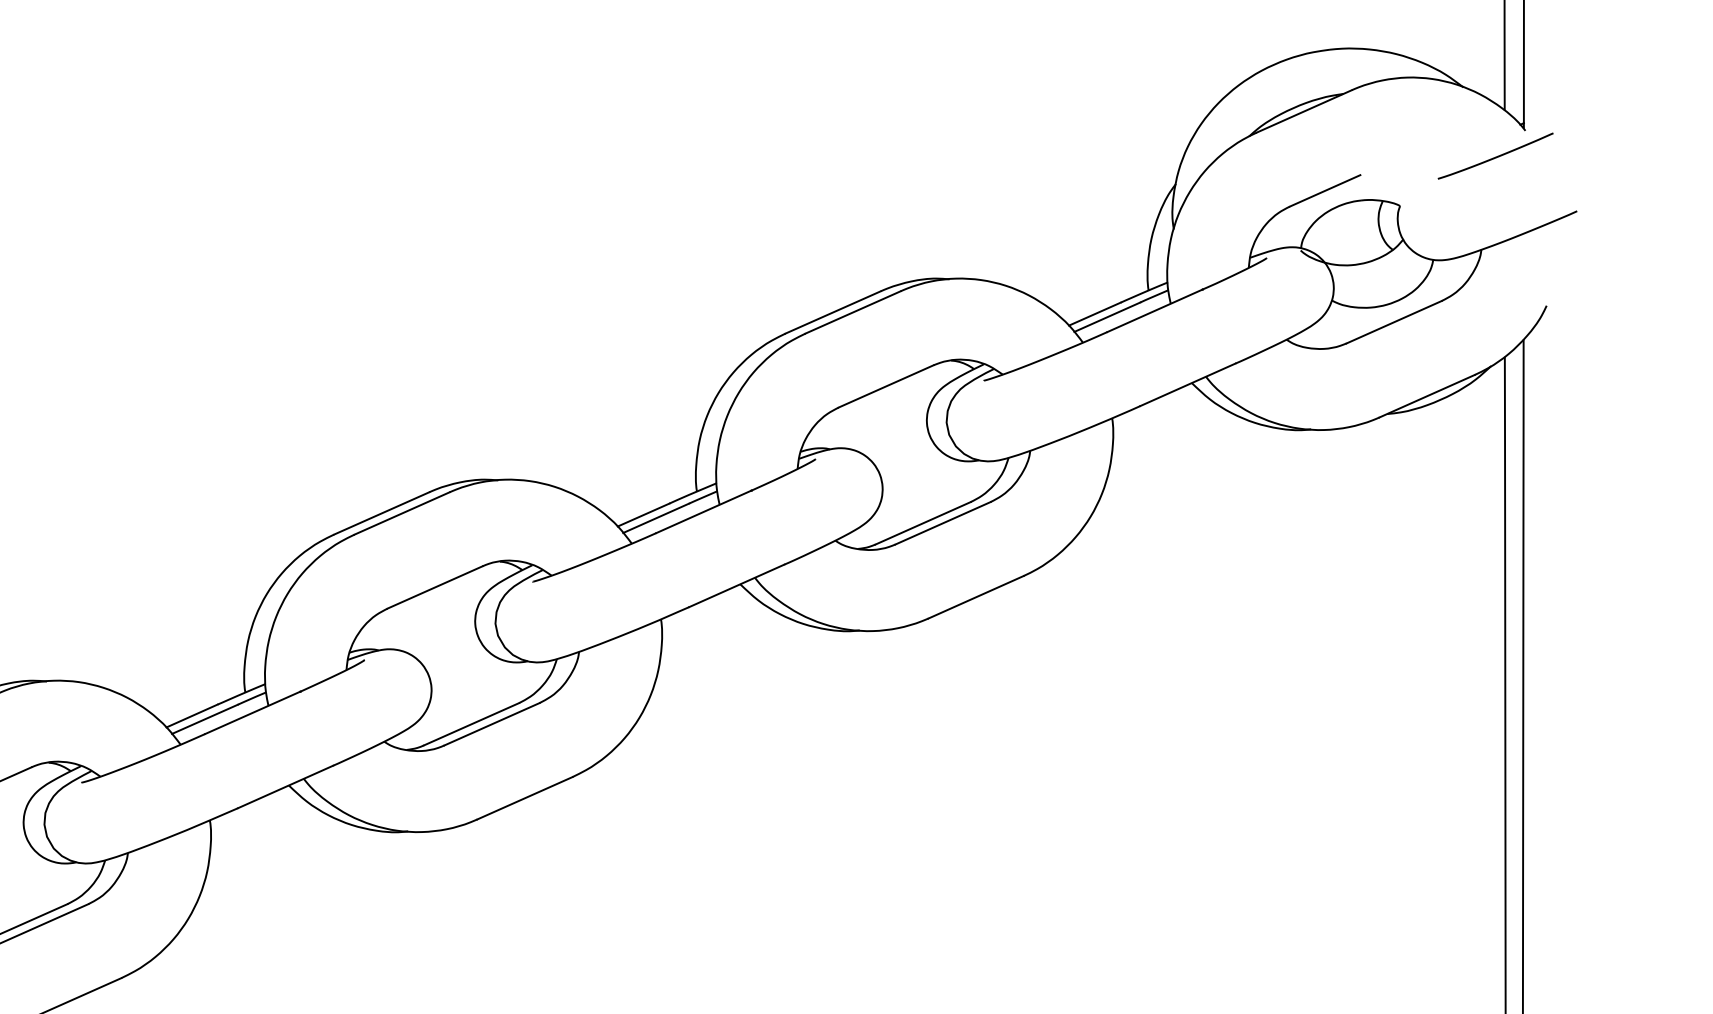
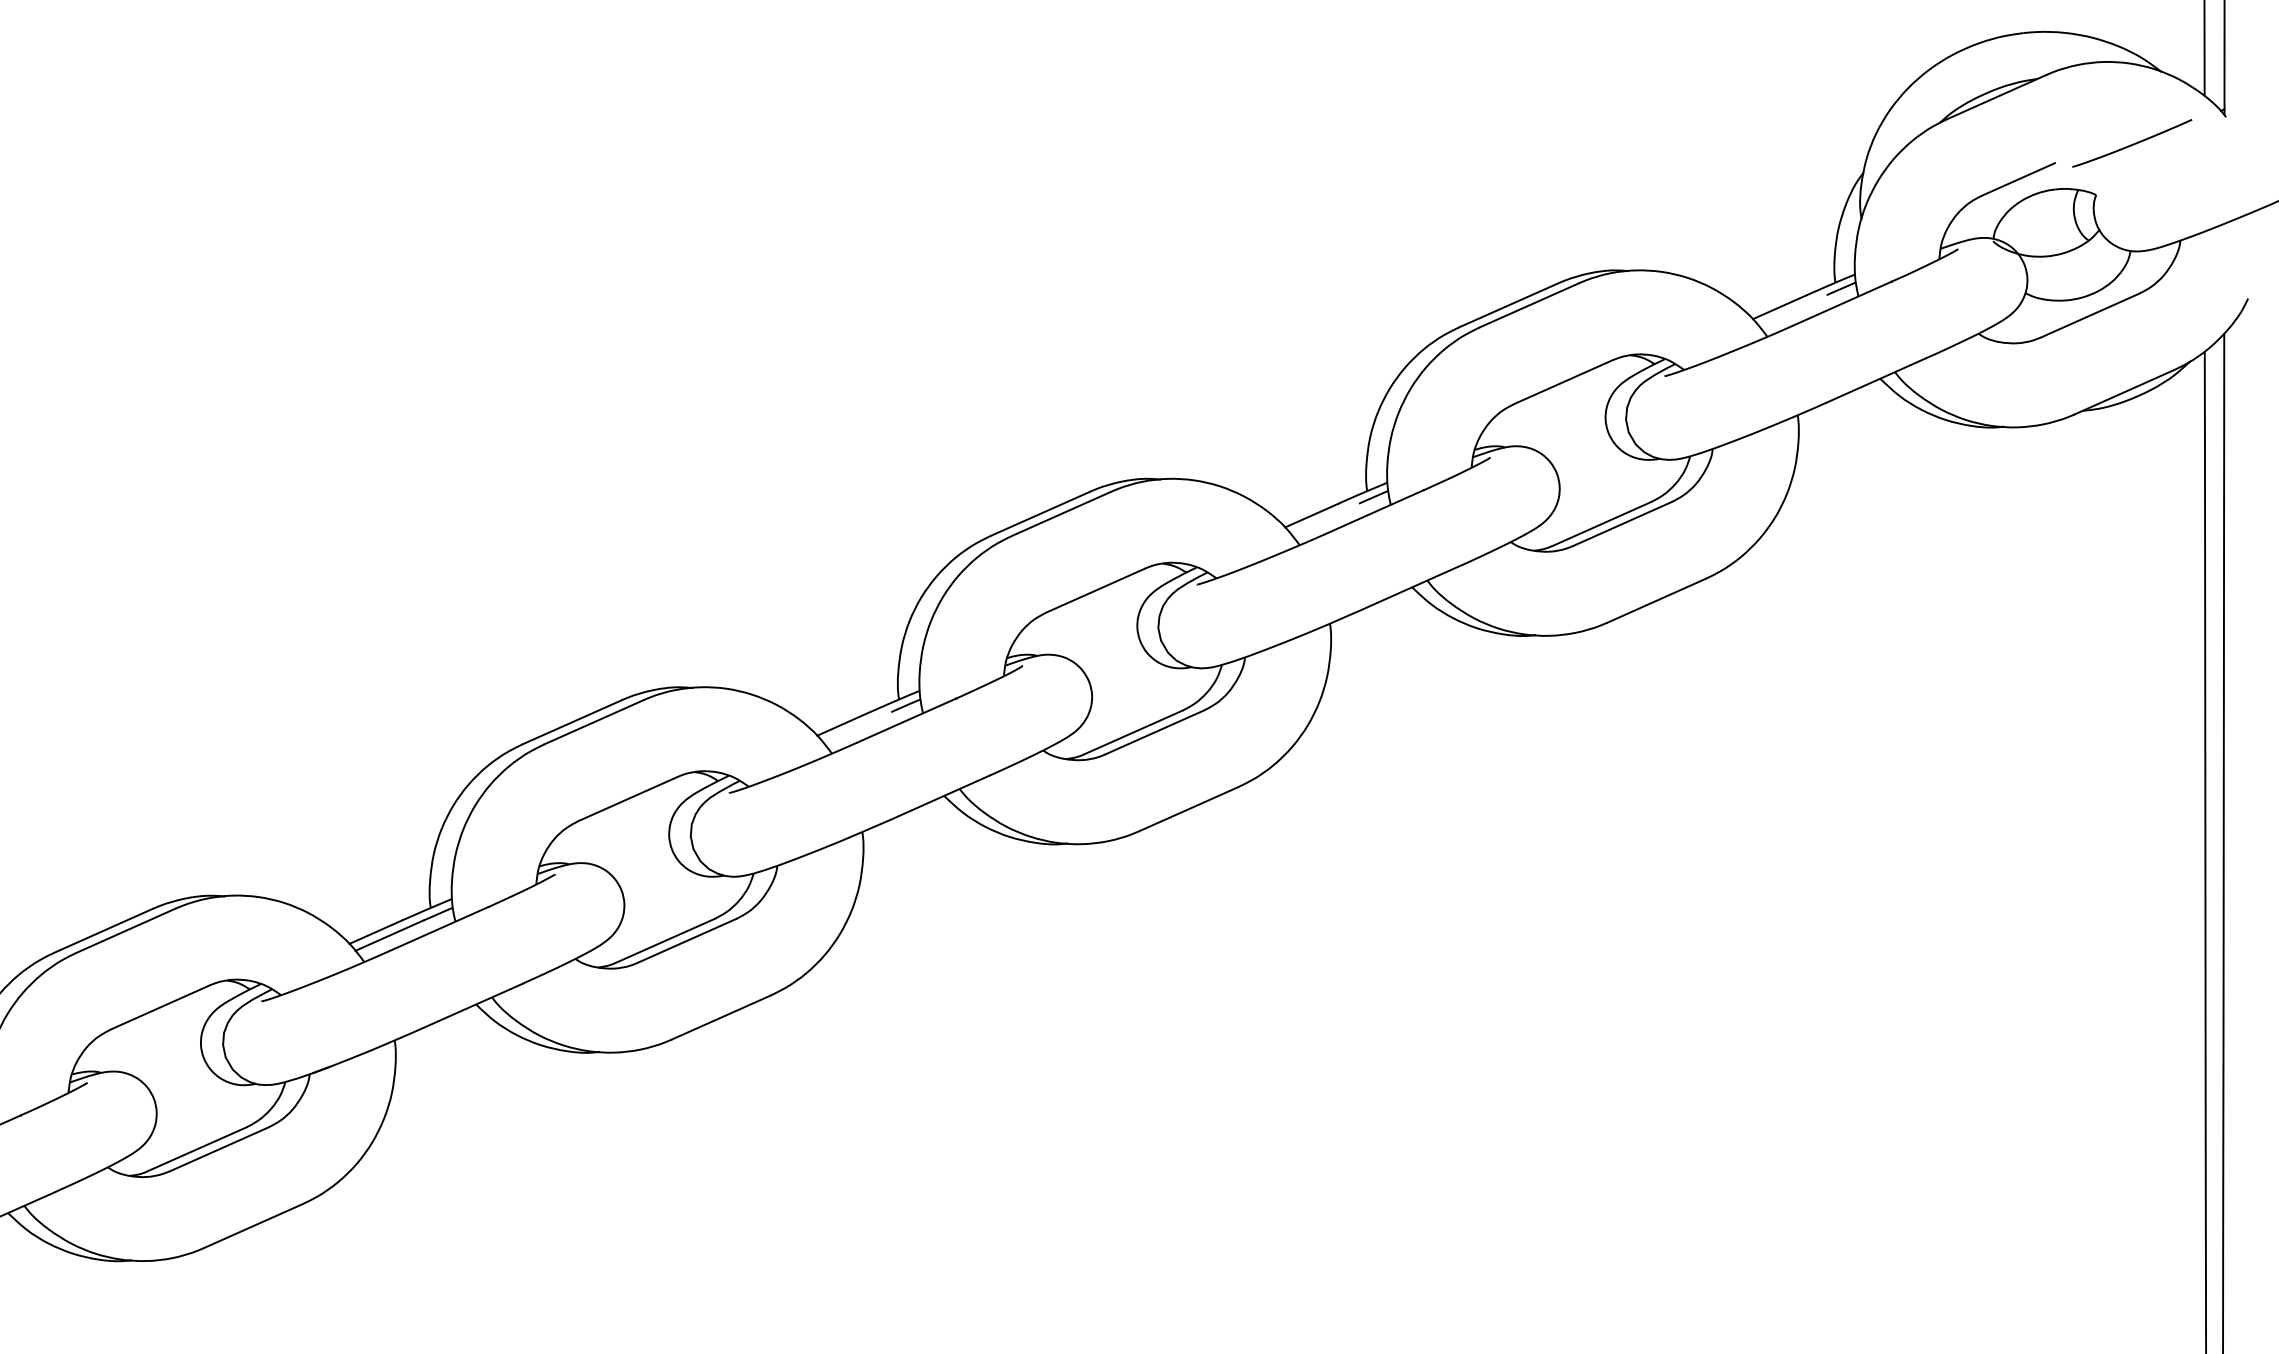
curve: (1495, 156) -> (2132, 143), moved
line: (1107, 317) -> (1792, 310), removed
line: (655, 517) -> (1324, 518), removed
line: (205, 719) -> (857, 727), removed

